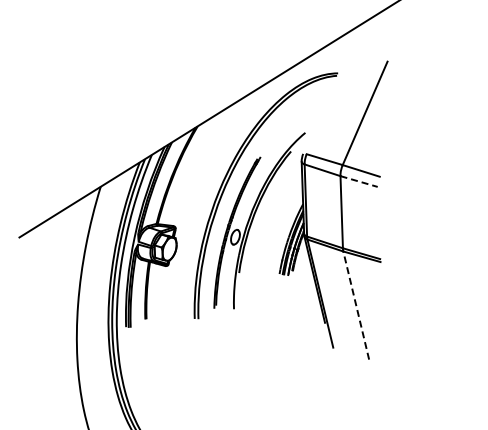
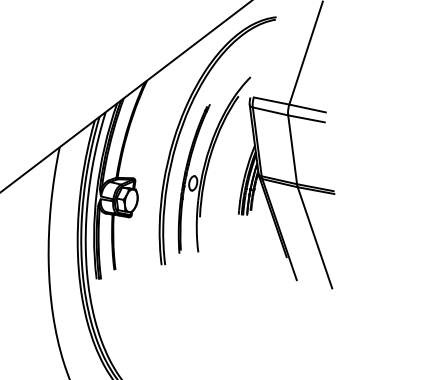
line: (359, 181) -> (306, 118), dashed -> solid
line: (356, 305) -> (315, 237), dashed -> solid

